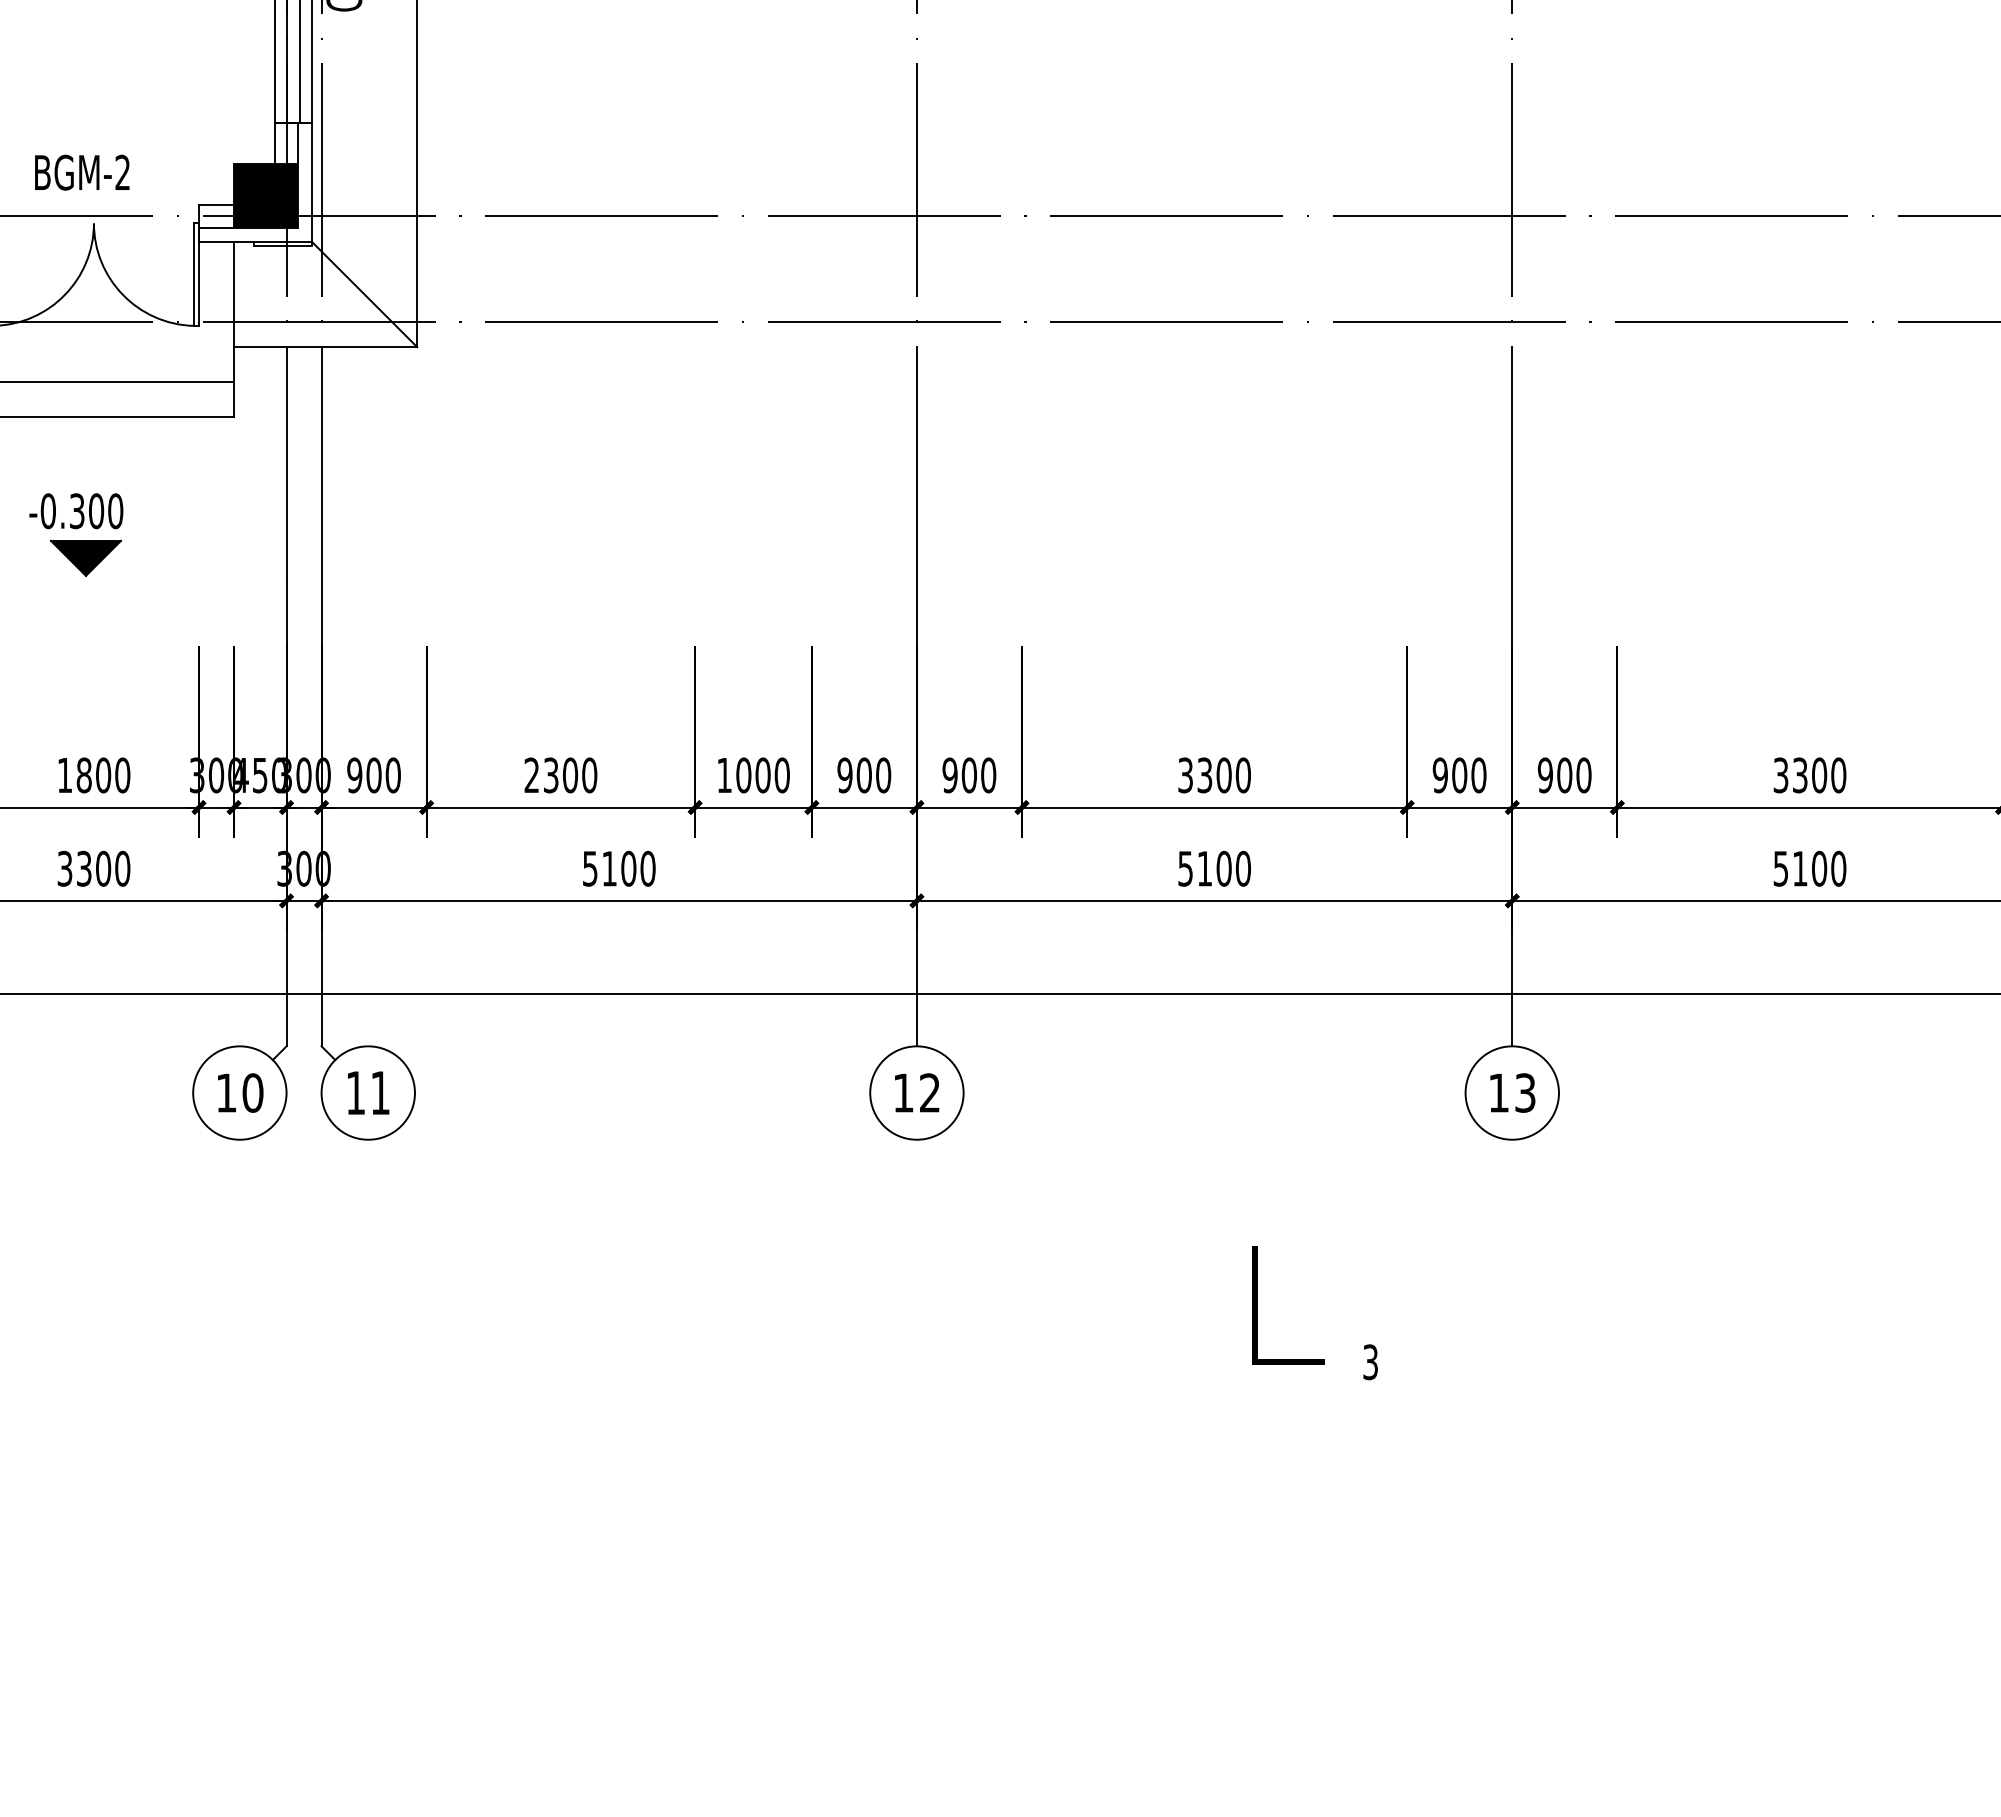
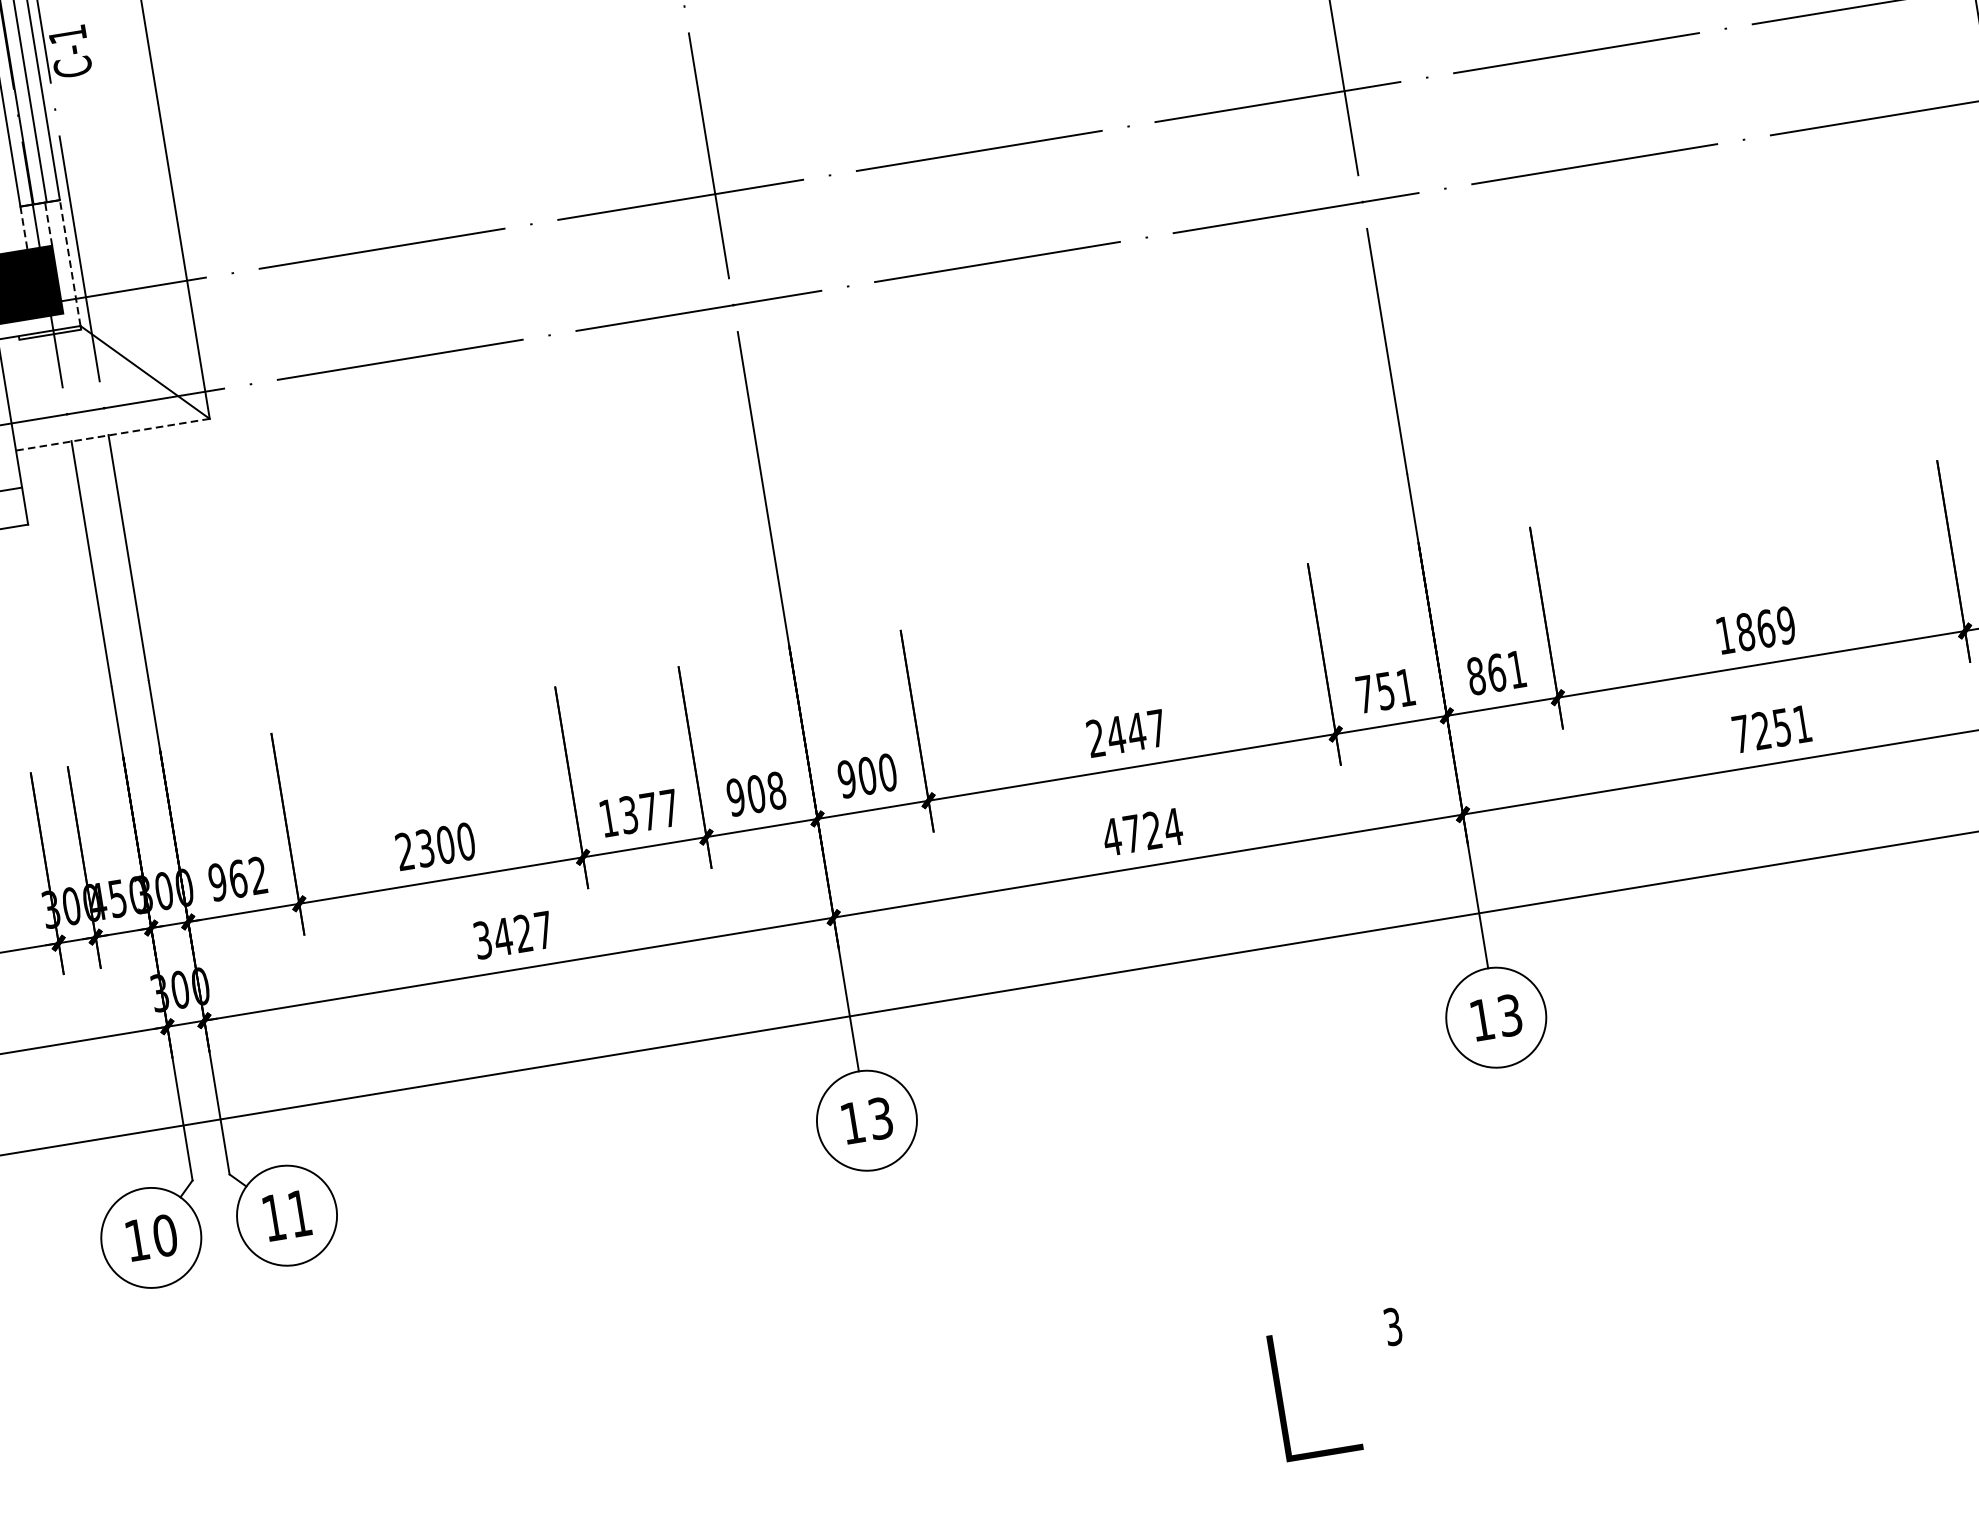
line: (298, 143) -> (48, 224), solid -> dashed
line: (274, 144) -> (23, 229), solid -> dashed
line: (312, 182) -> (70, 262), solid -> dashed
line: (325, 347) -> (112, 435), solid -> dashed
text: (383, 775) -> (248, 877), 900 -> 962
text: (762, 775) -> (648, 811), 1000 -> 1377
text: (883, 775) -> (776, 790), 900 -> 908
text: (1214, 775) -> (1126, 733), 3300 -> 2447
text: (1459, 775) -> (1385, 691), 900 -> 751
text: (1564, 775) -> (1496, 672), 900 -> 861
text: (1809, 775) -> (1755, 630), 3300 -> 1869
text: (619, 868) -> (513, 934), 5100 -> 3427
text: (1214, 868) -> (1142, 831), 5100 -> 4724
text: (1809, 868) -> (1771, 728), 5100 -> 7251
text: (929, 1092) -> (880, 1117), 12 -> 13
line: (1257, 1305) -> (1282, 1398), moved

